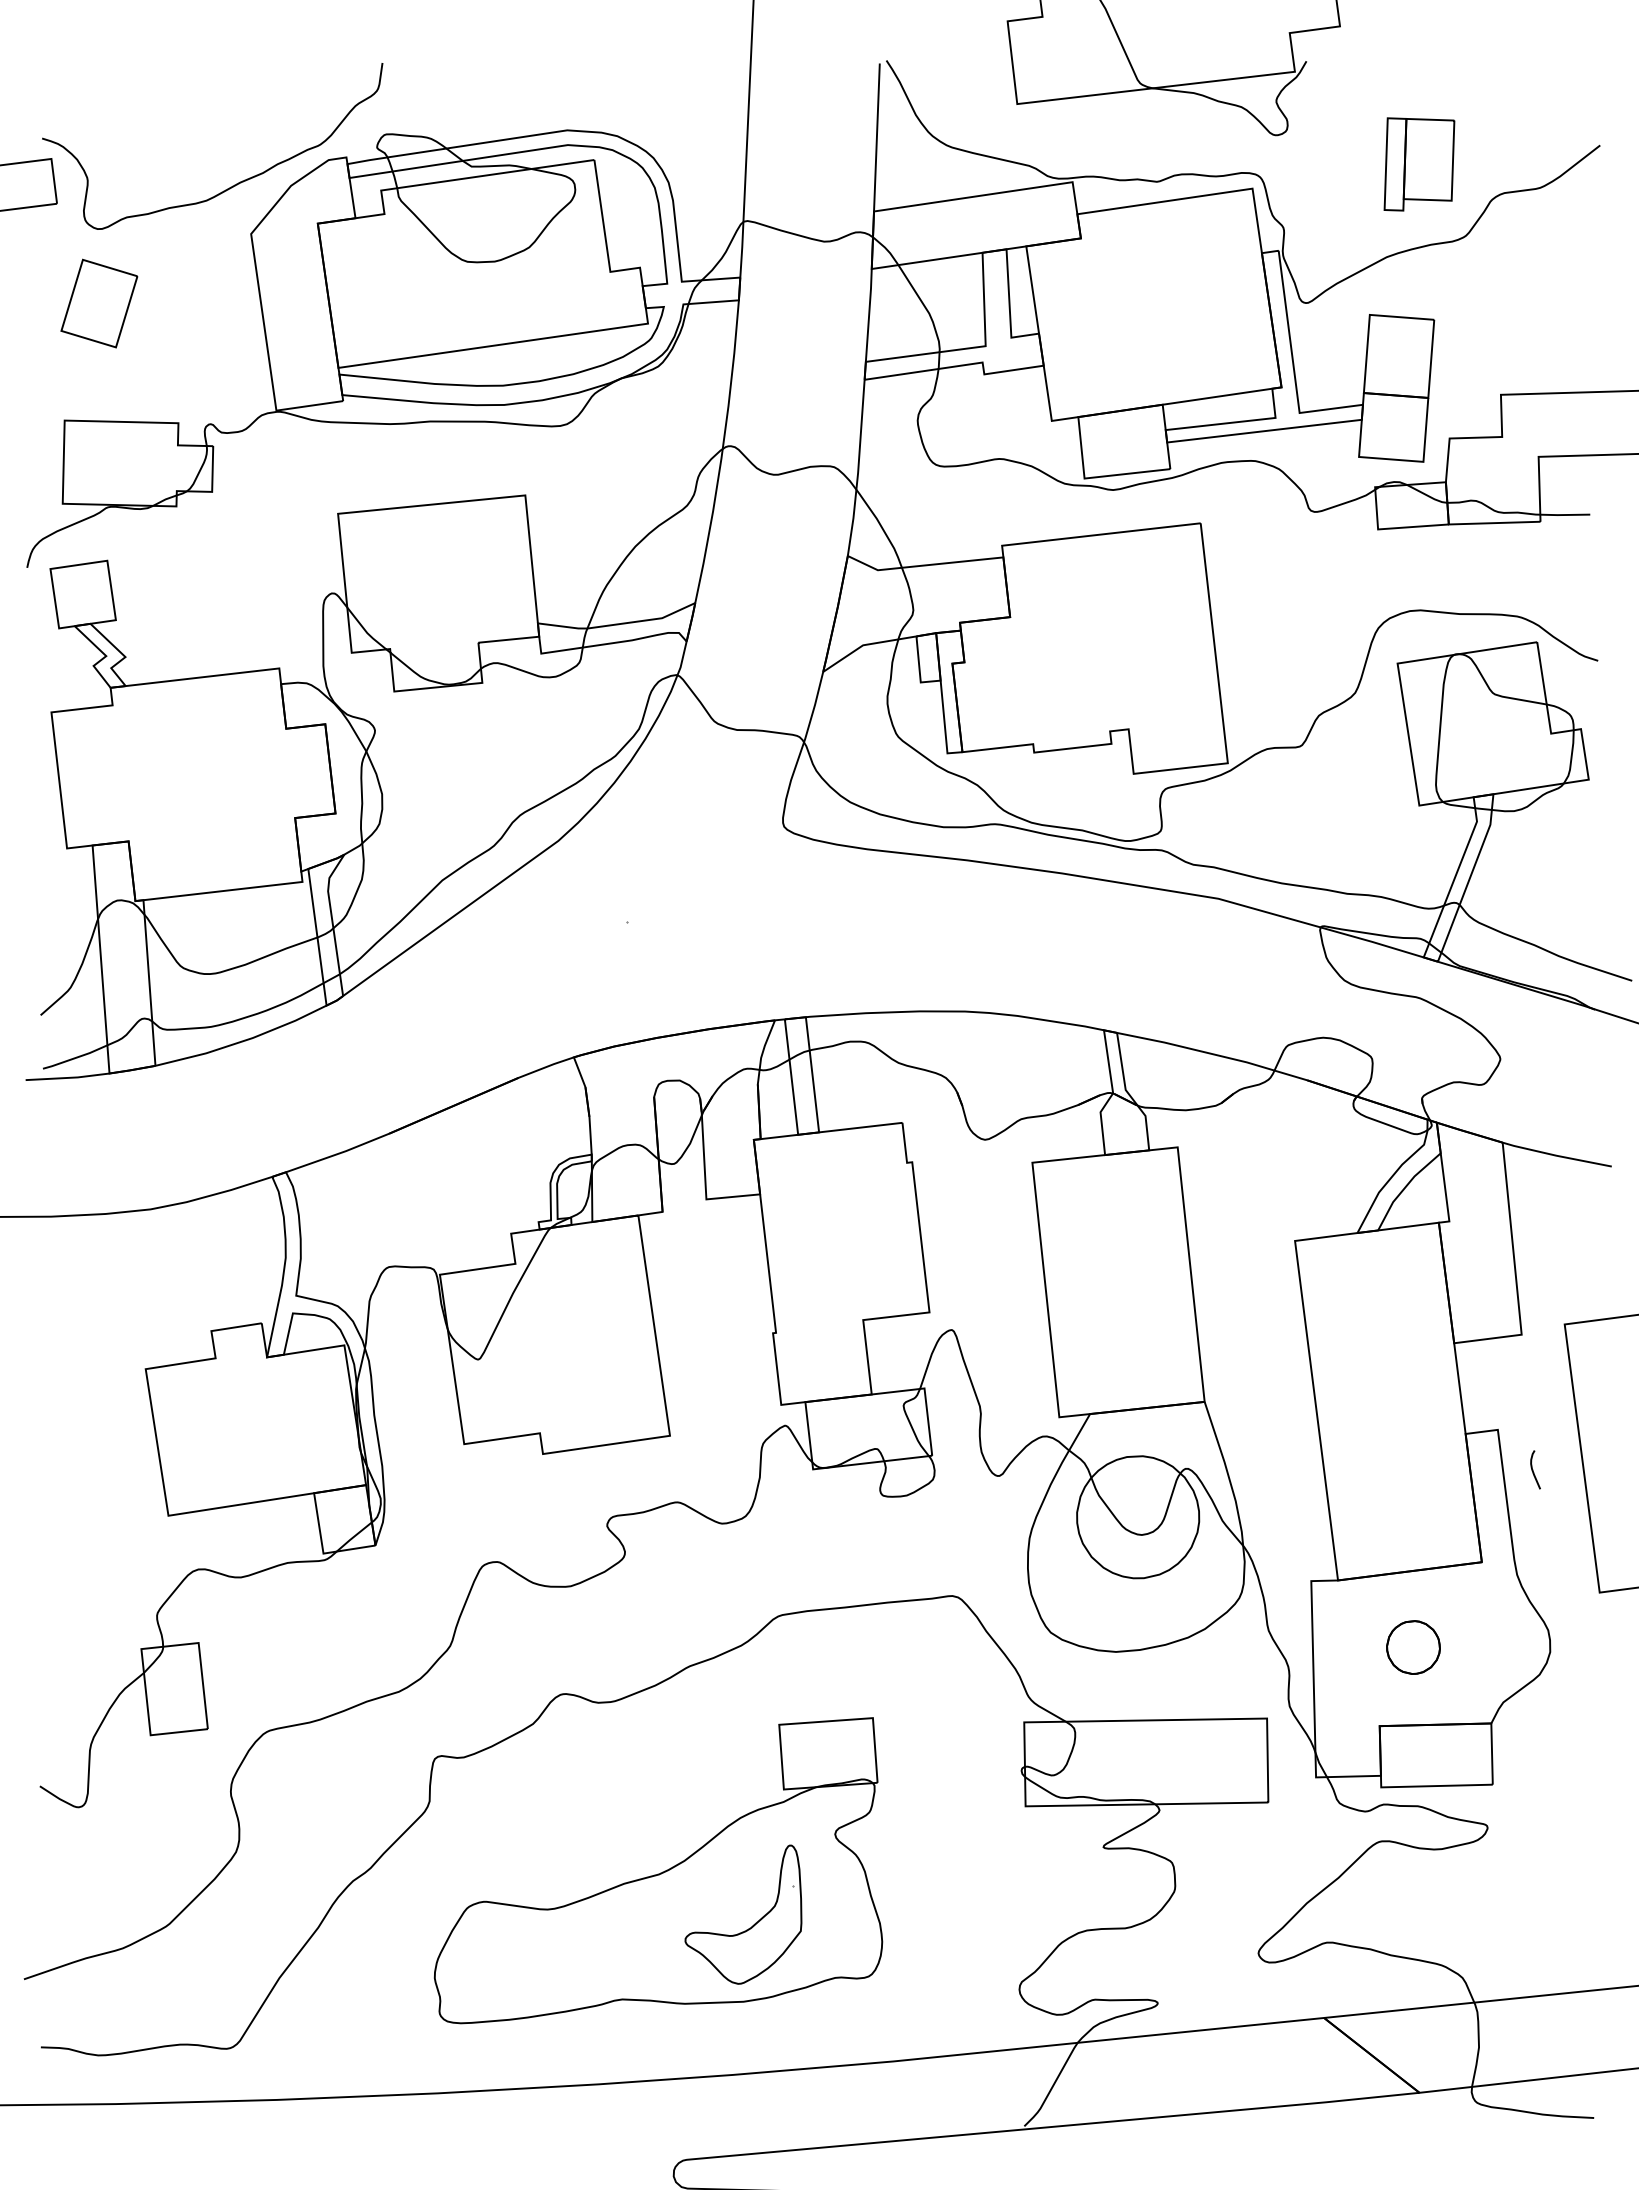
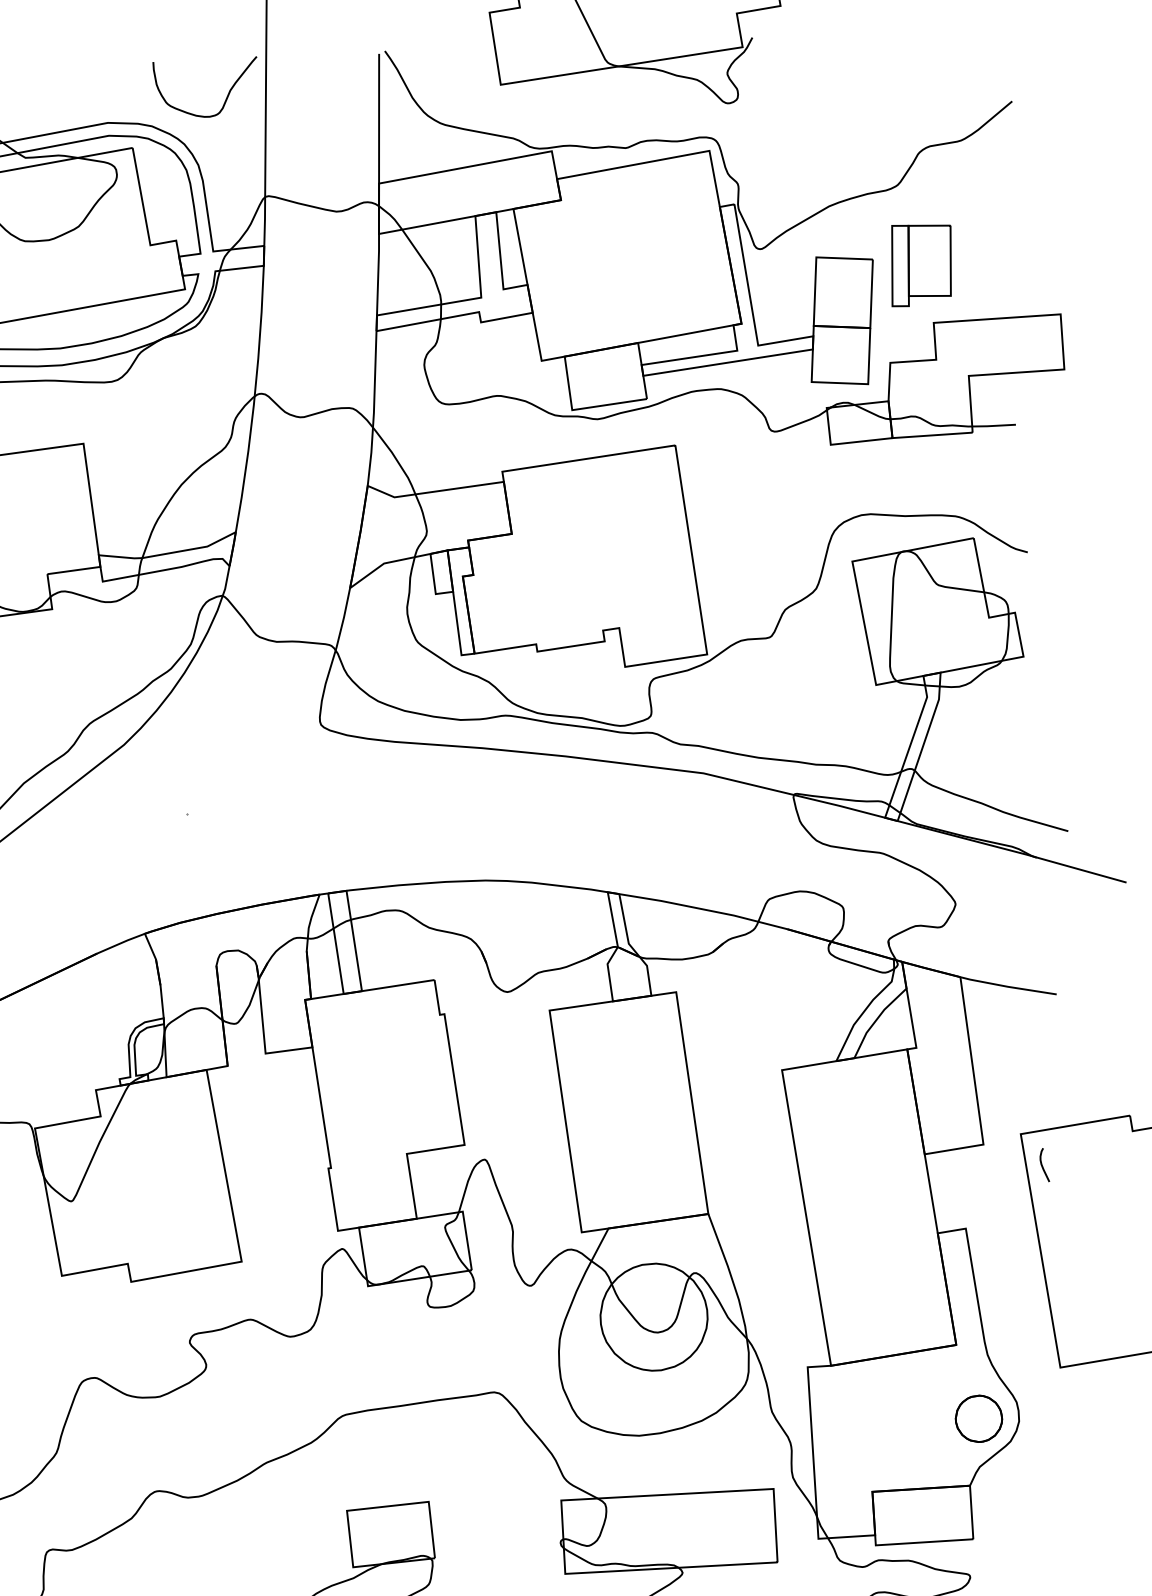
curve: (703, 106) -> (226, 97), added
part: (1419, 164) -> (921, 265), moved
curve: (1533, 1469) -> (1042, 1164), moved
part: (1413, 1647) -> (978, 1418), moved

